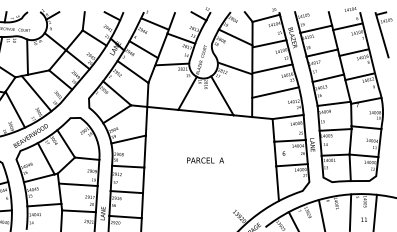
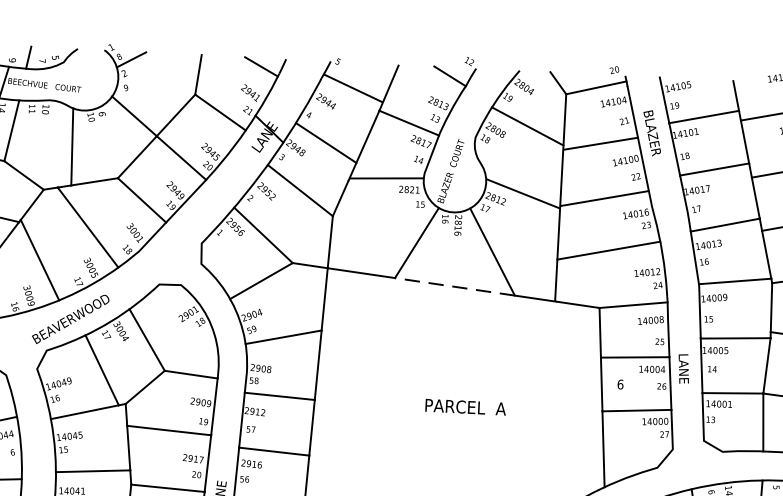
line: (205, 112) -> (453, 286), solid -> dashed
text: (205, 160) -> (465, 407), moved

